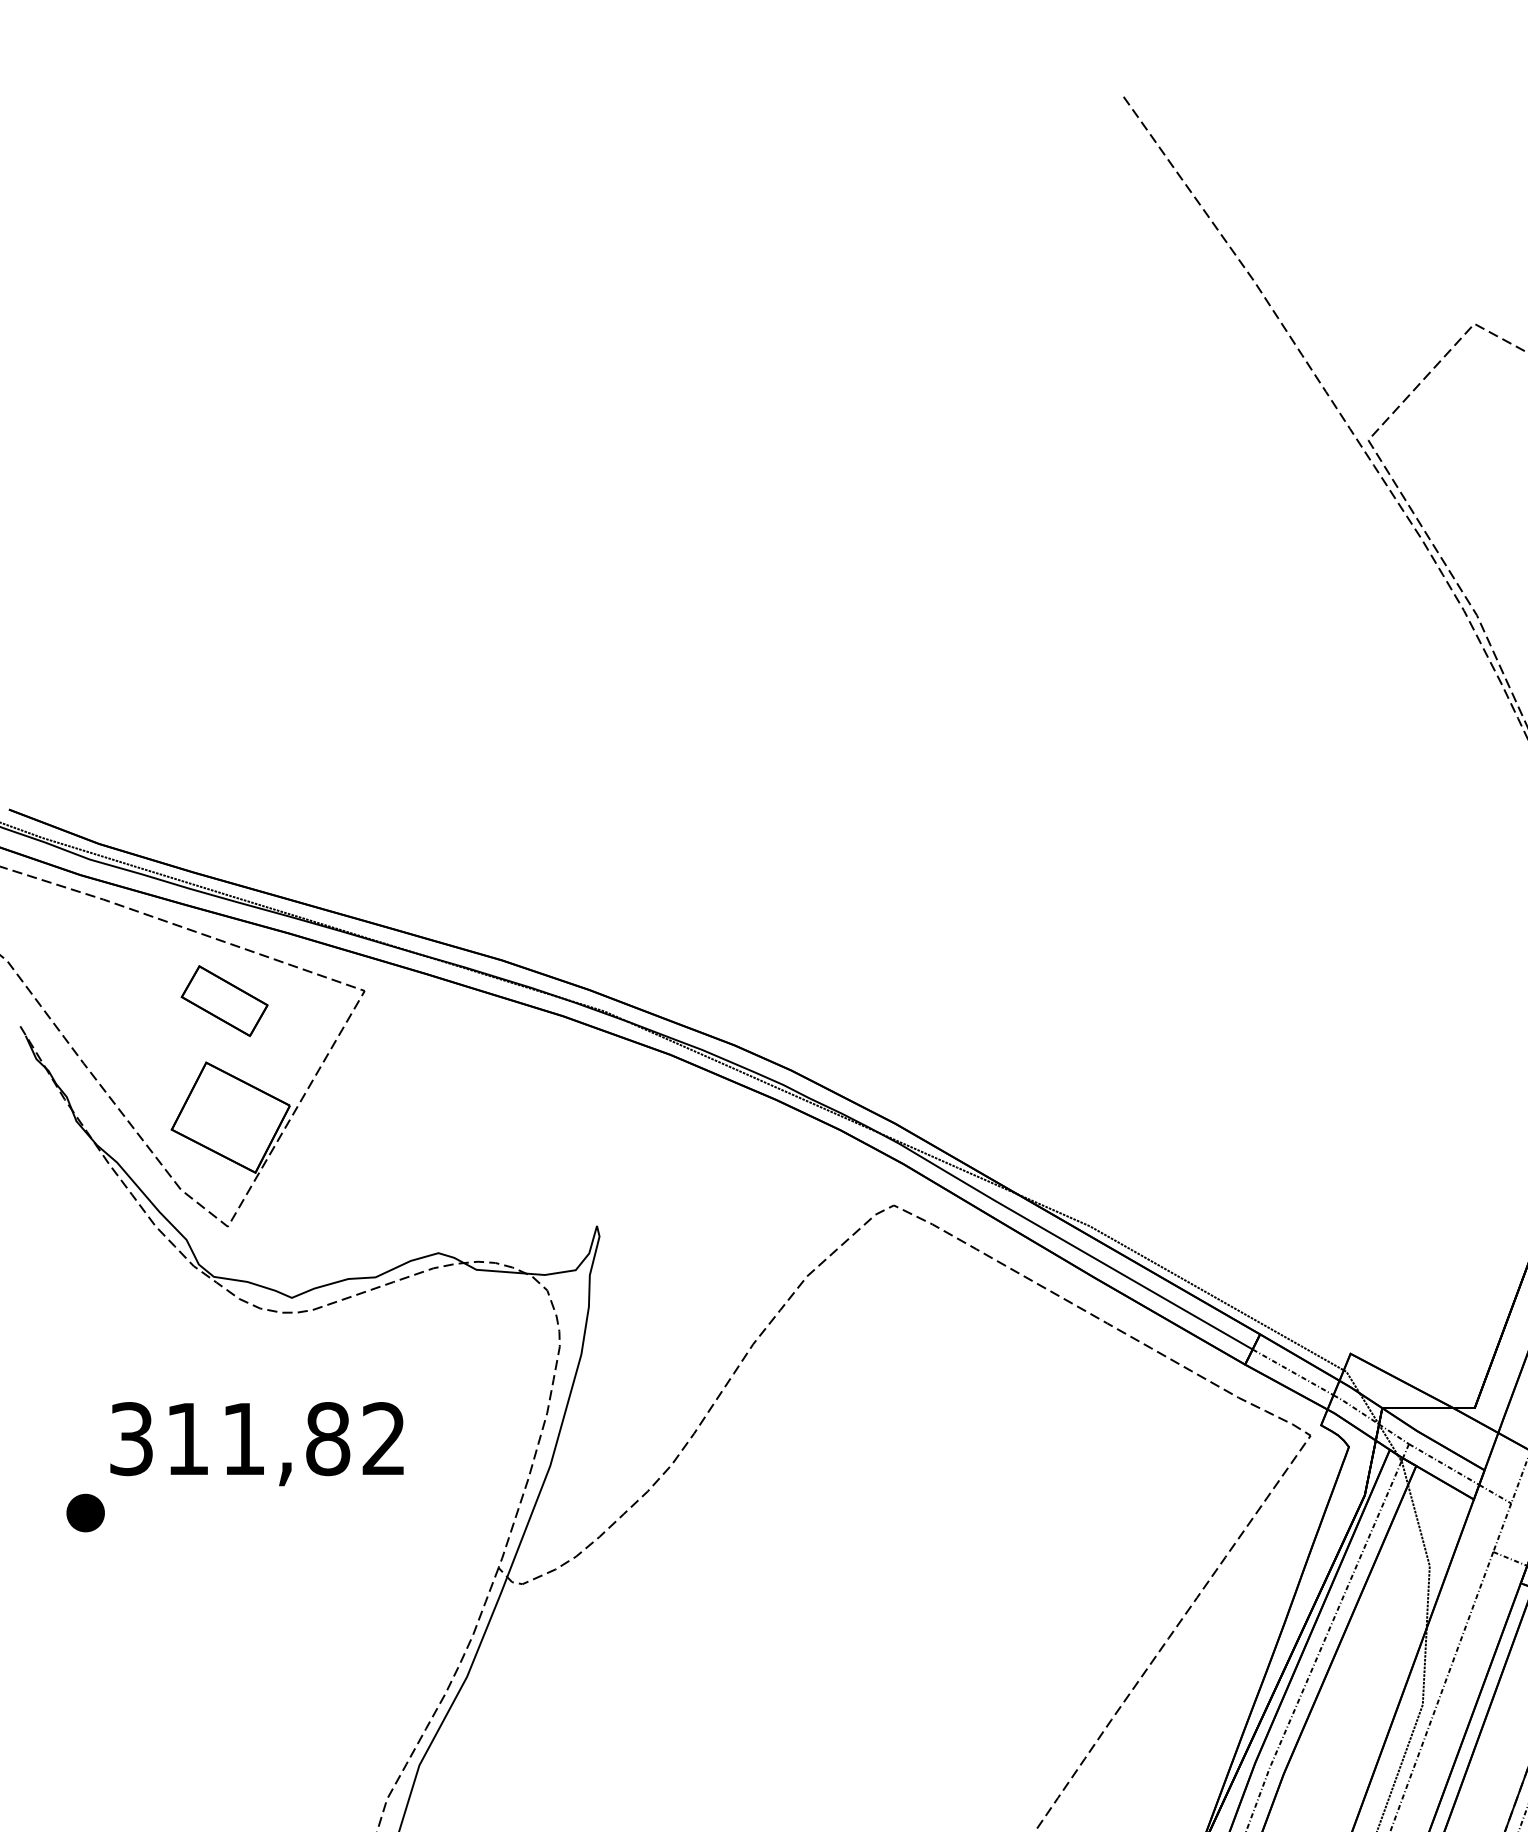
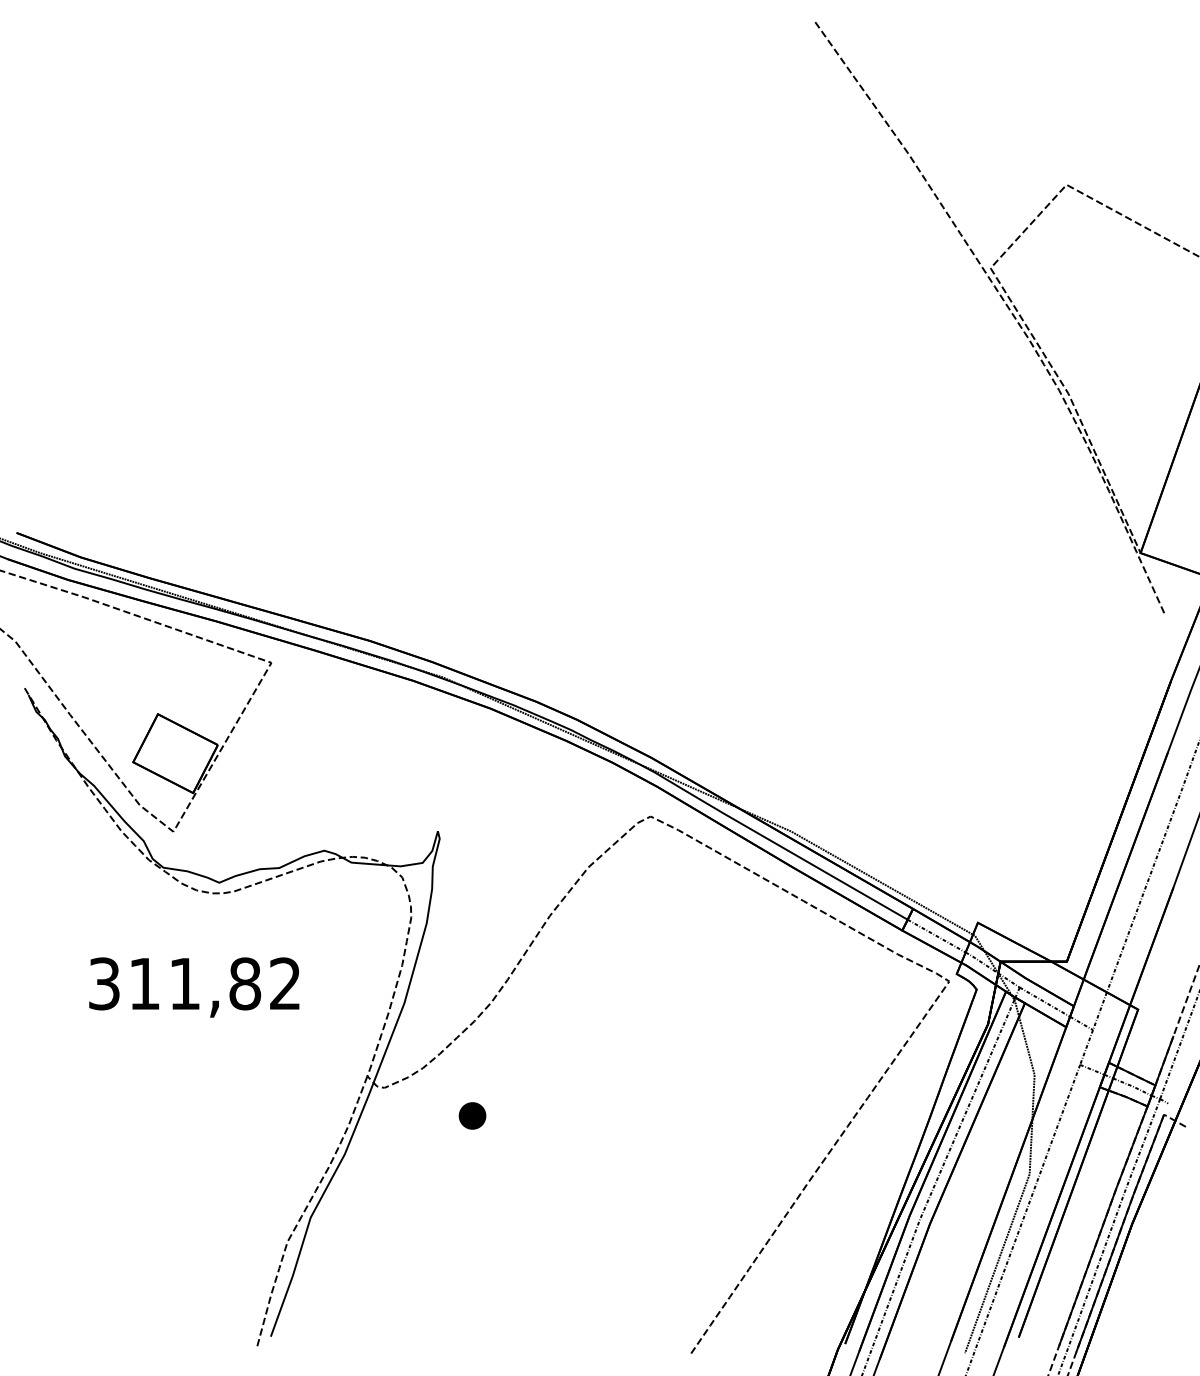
part: (223, 1001) -> (170, 670), removed
part: (85, 1512) -> (472, 1115), moved

